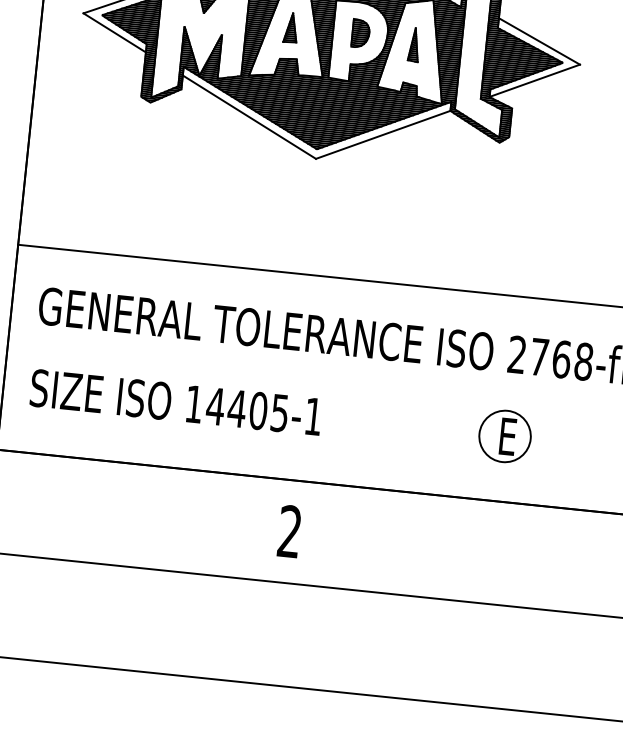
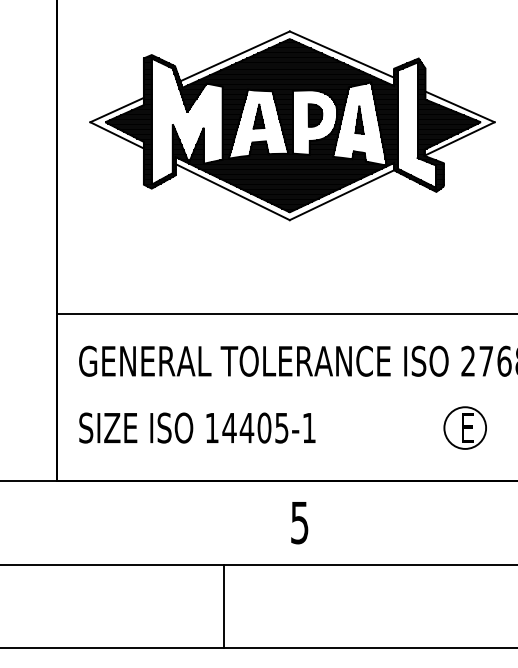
text: (289, 531) -> (299, 522), 2 -> 5
line: (185, 623) -> (223, 605), added

